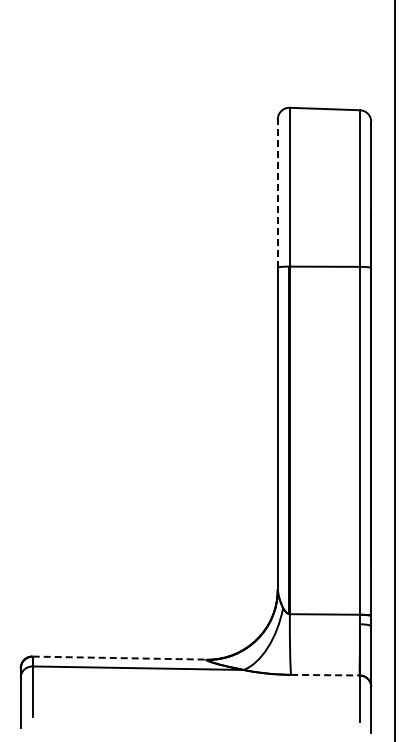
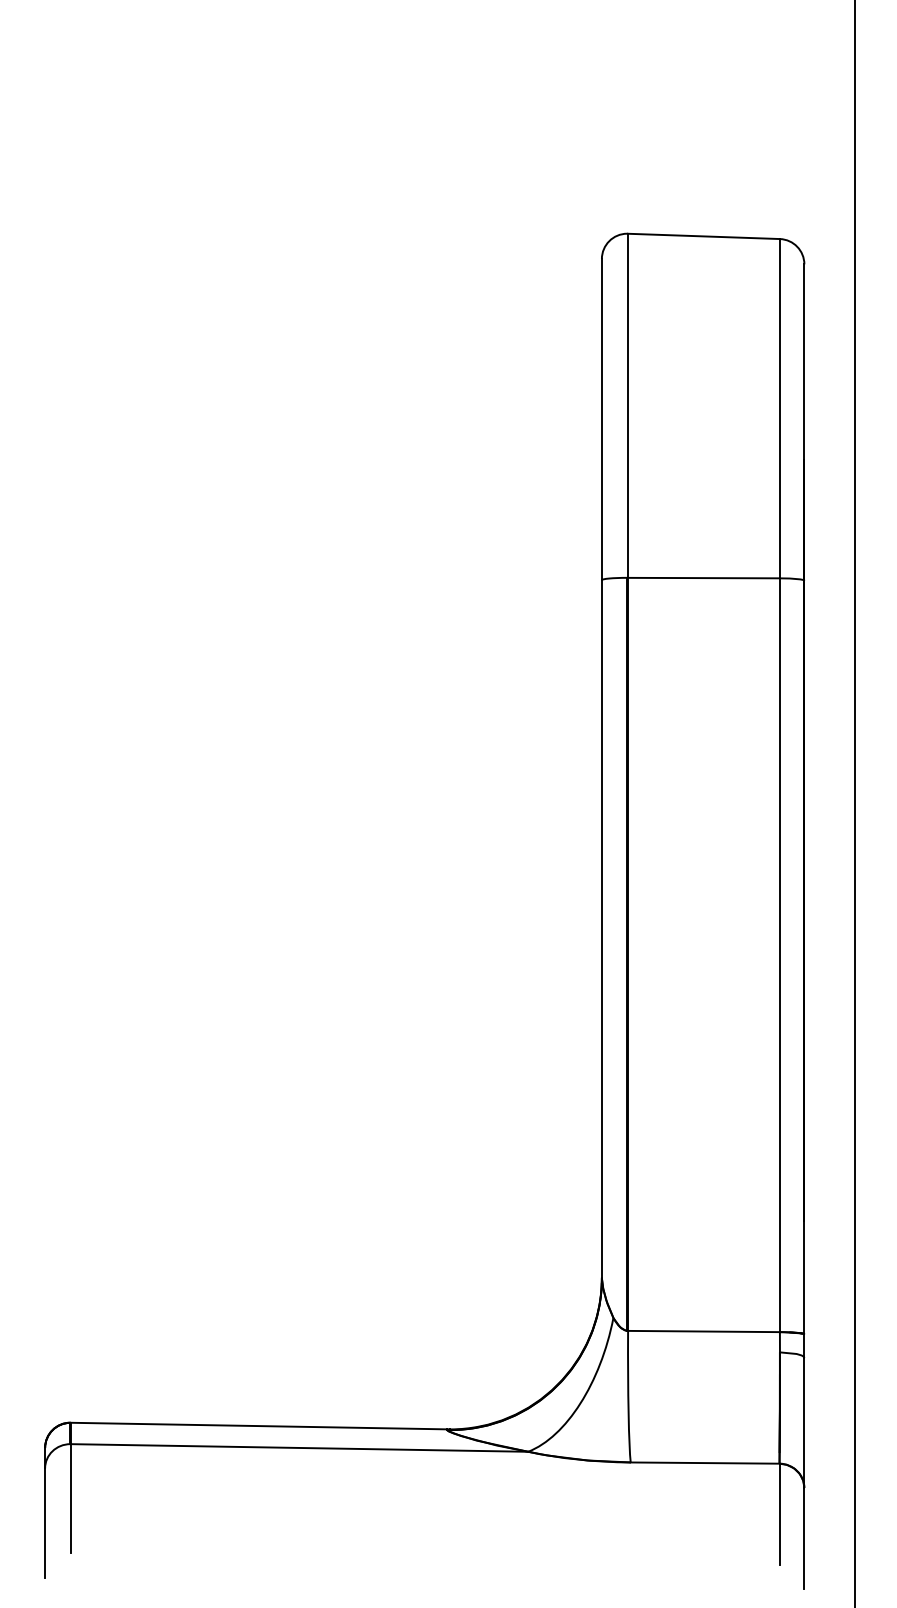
line: (277, 193) -> (601, 419), dashed -> solid
line: (119, 658) -> (258, 1426), dashed -> solid
line: (325, 675) -> (705, 1463), dashed -> solid

